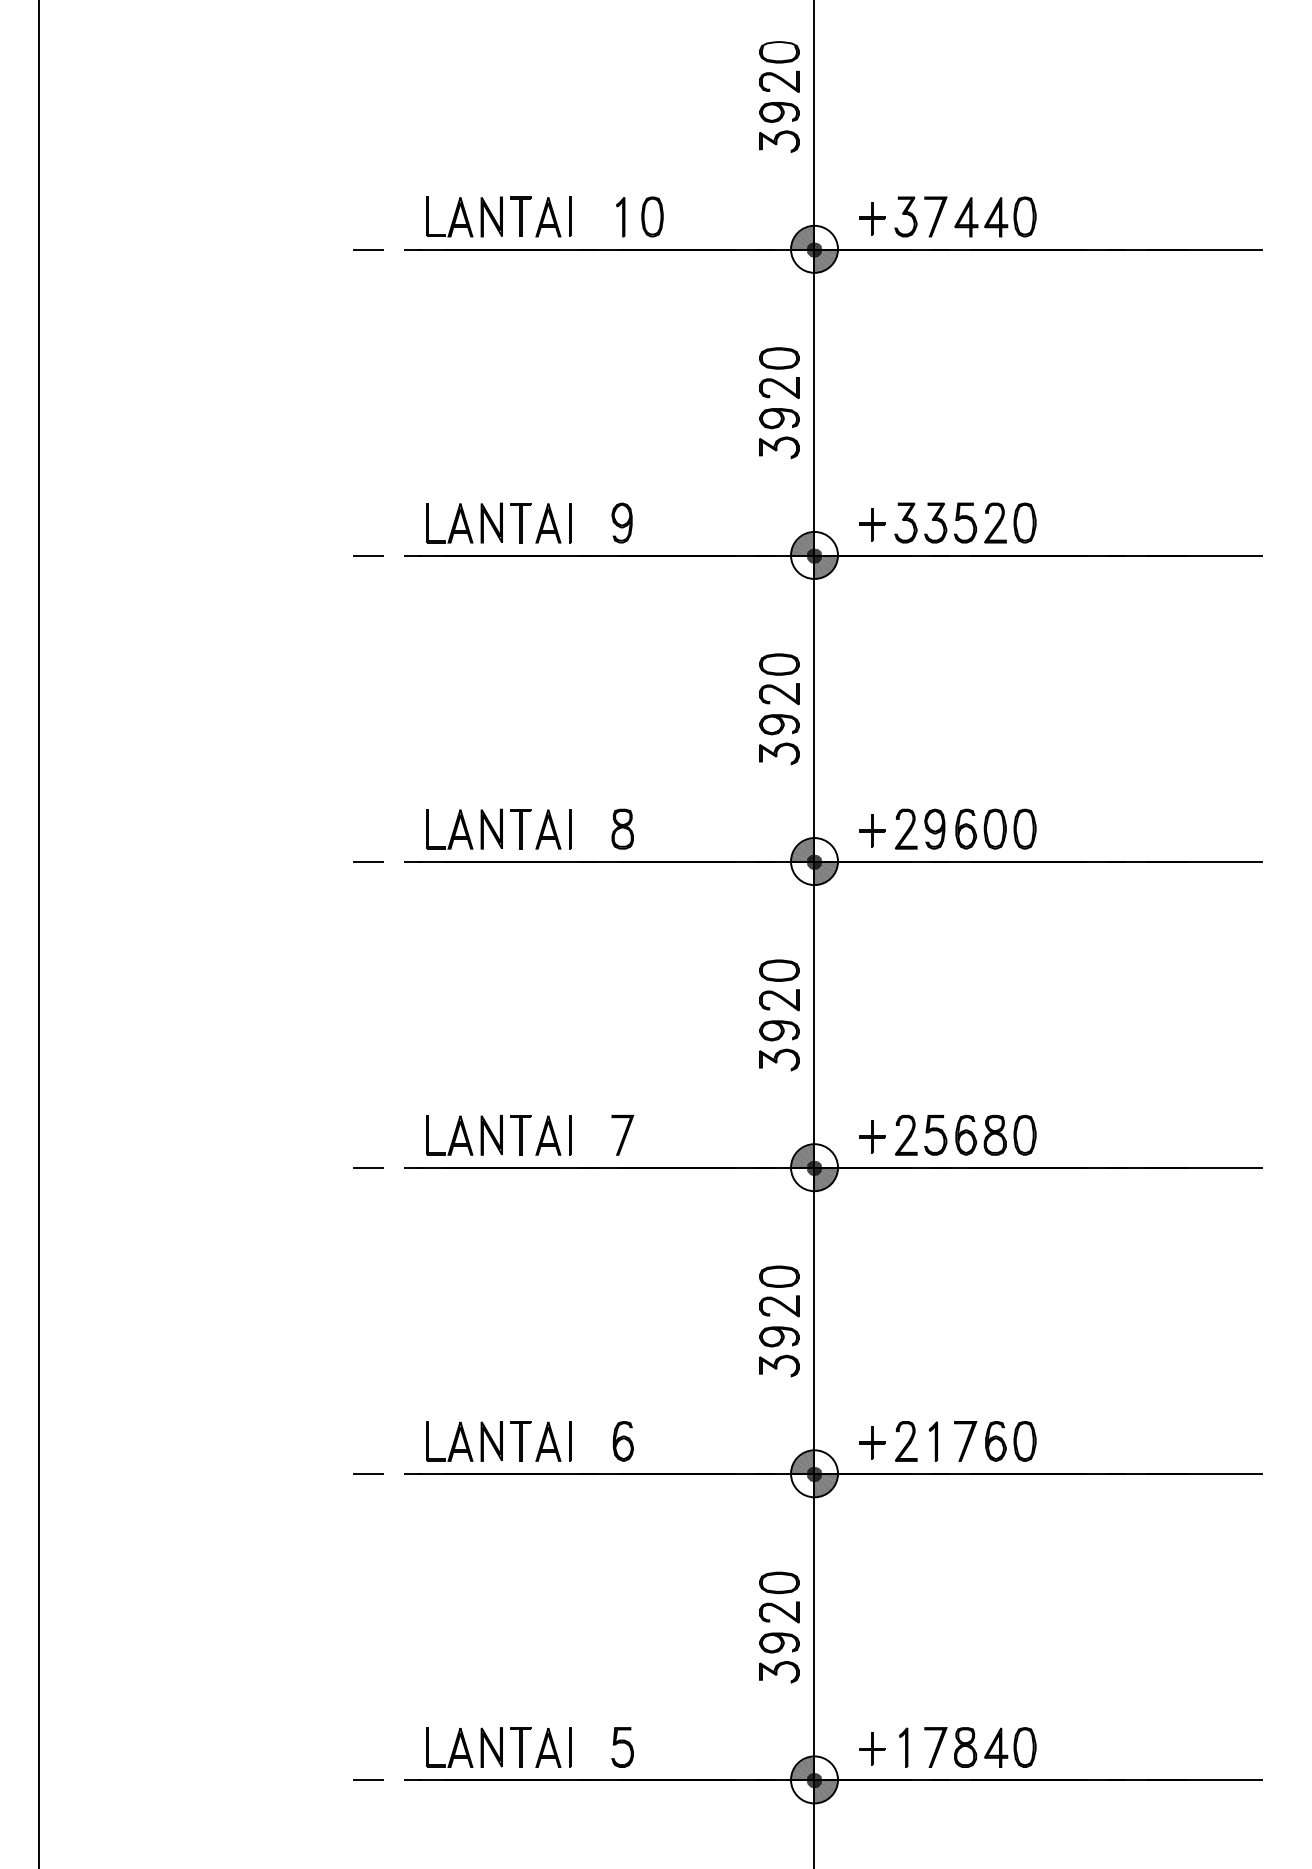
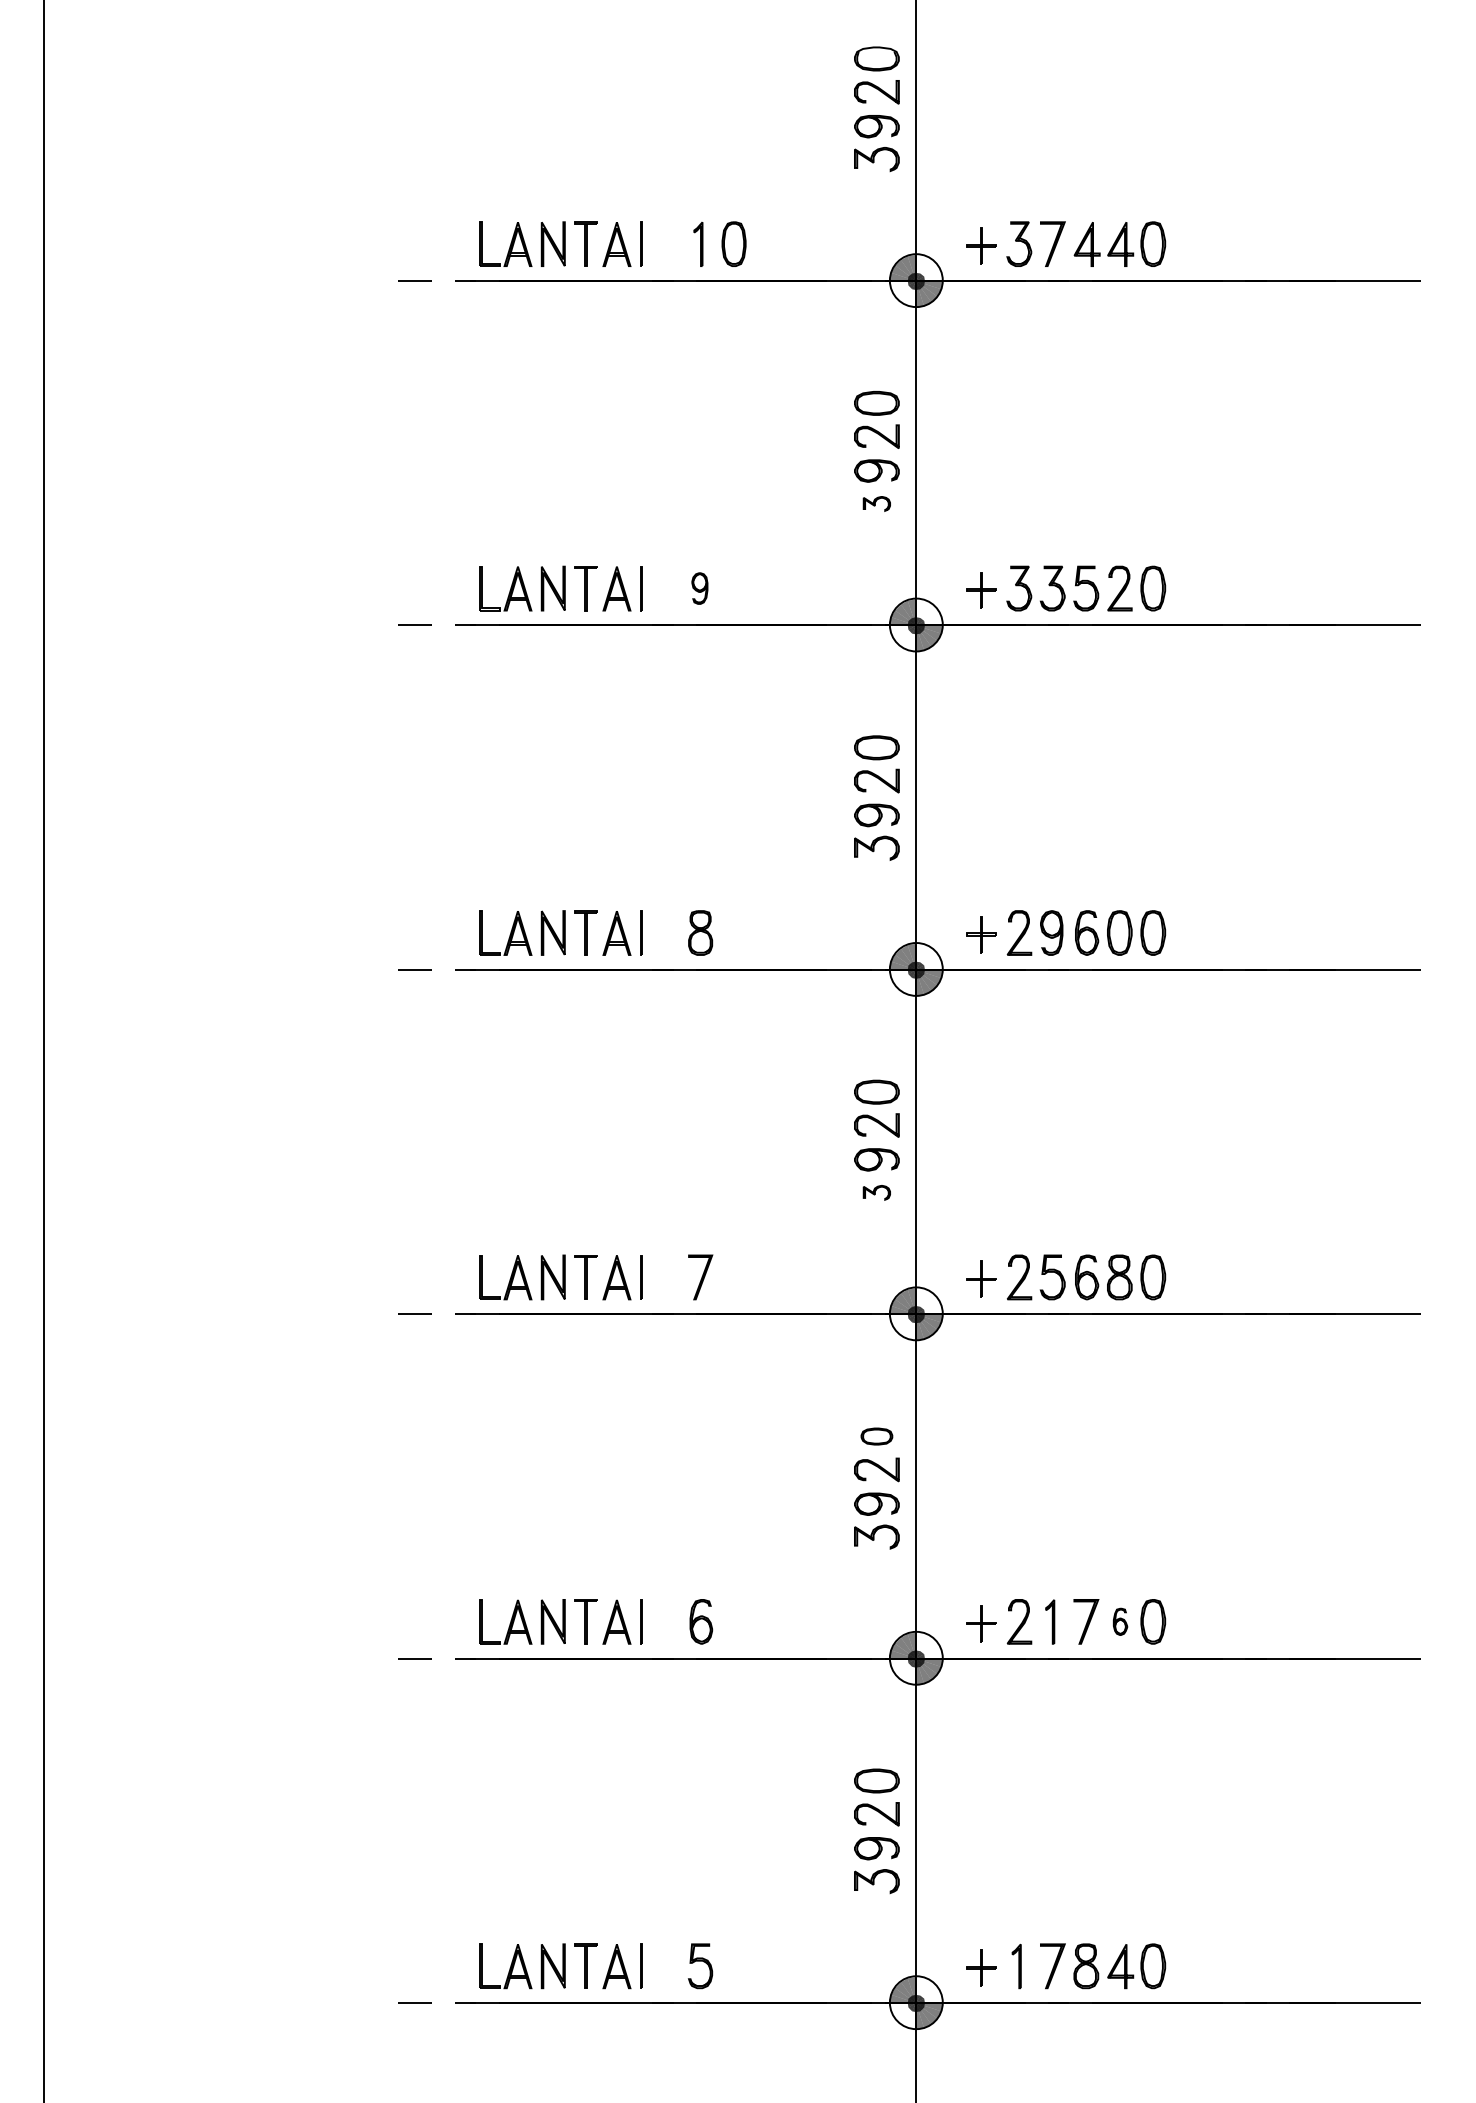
part: (779, 447) -> (876, 503), size x0.6
part: (621, 522) -> (699, 588), size x0.7
part: (779, 1059) -> (876, 1192), size x0.6
part: (779, 1276) -> (876, 1436), size x0.7
part: (995, 1441) -> (1120, 1621), size x0.6

